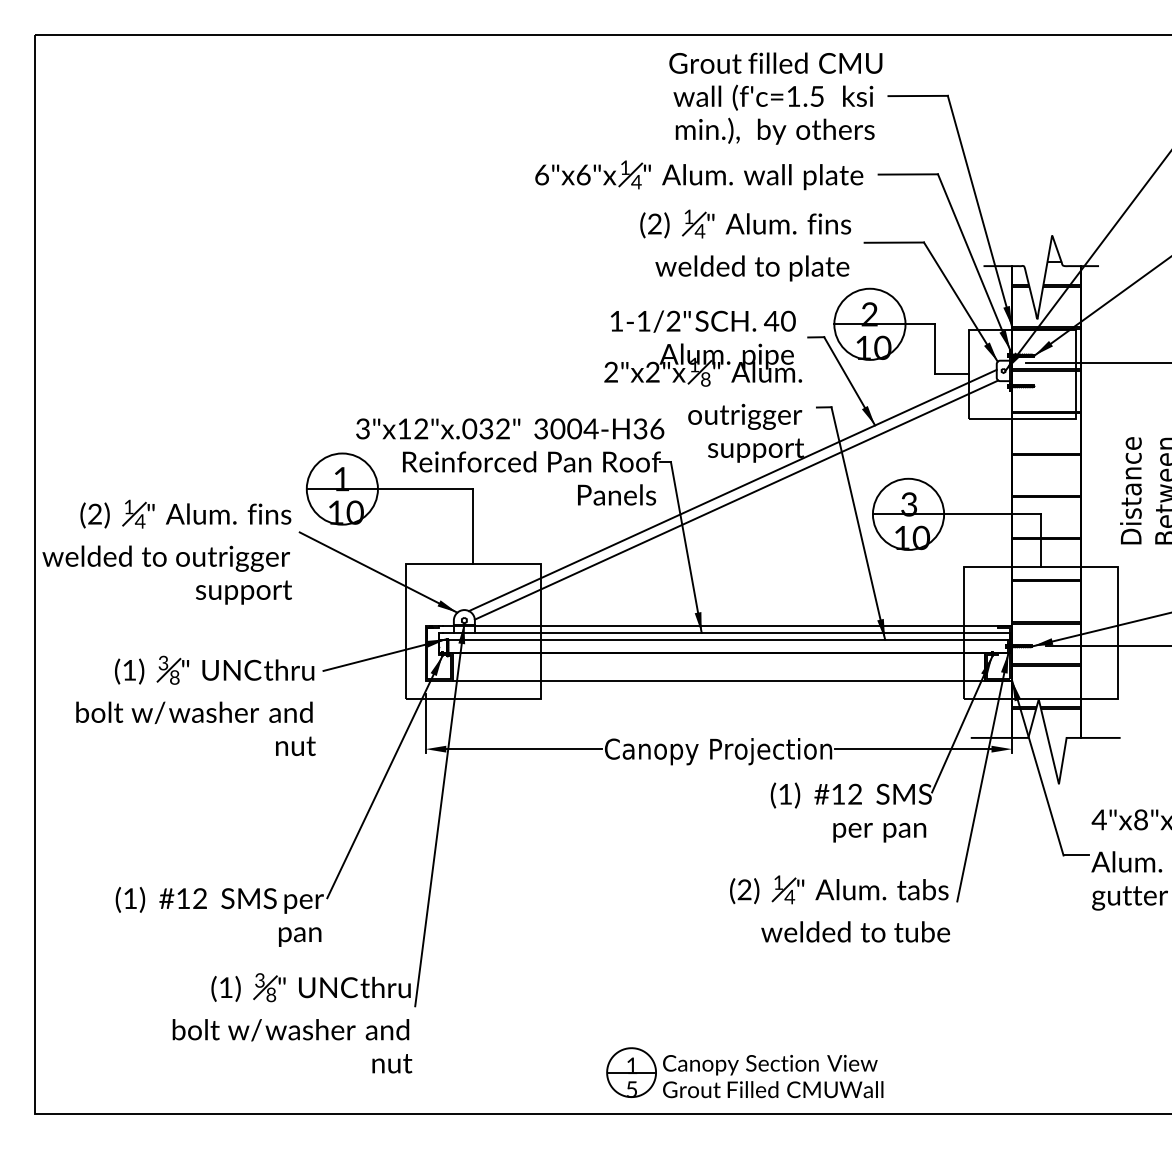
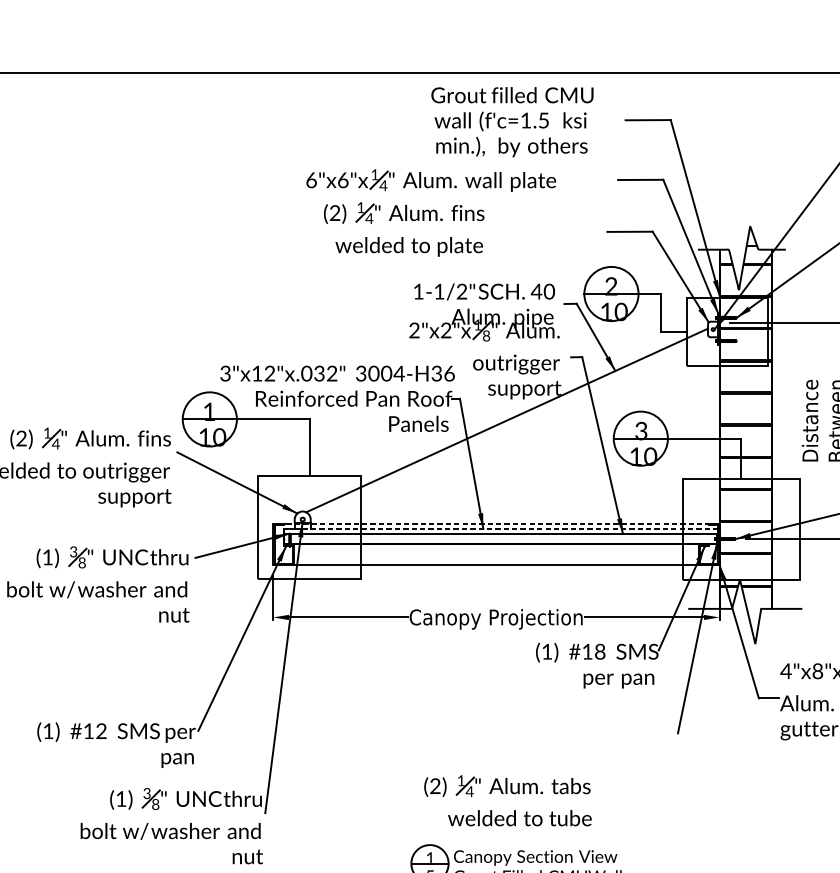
text: (775, 98) -> (512, 122), moved
part: (699, 175) -> (431, 180), moved
part: (744, 255) -> (403, 237), moved
line: (736, 499) -> (509, 427), removed
line: (720, 626) -> (497, 524), solid -> dashed
line: (737, 632) -> (510, 528), solid -> dashed
text: (855, 794) -> (600, 651), #12 -> #18
part: (838, 900) -> (506, 794), moved

